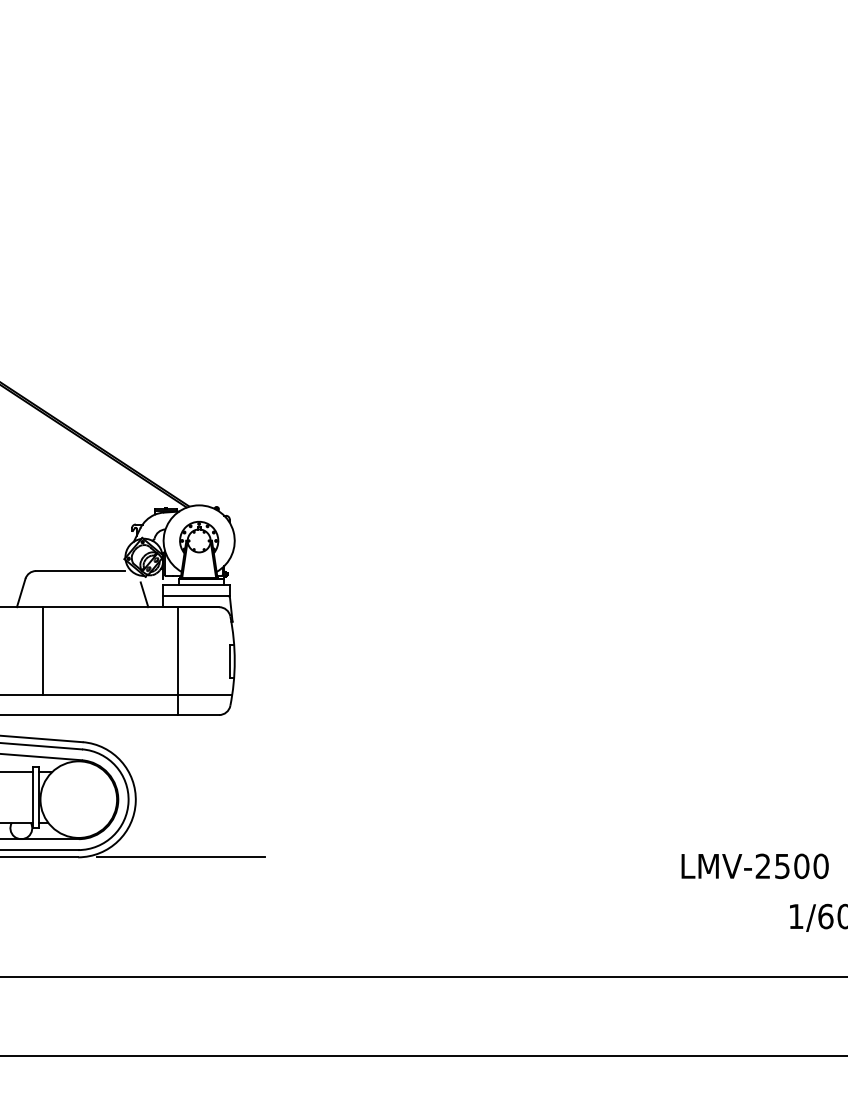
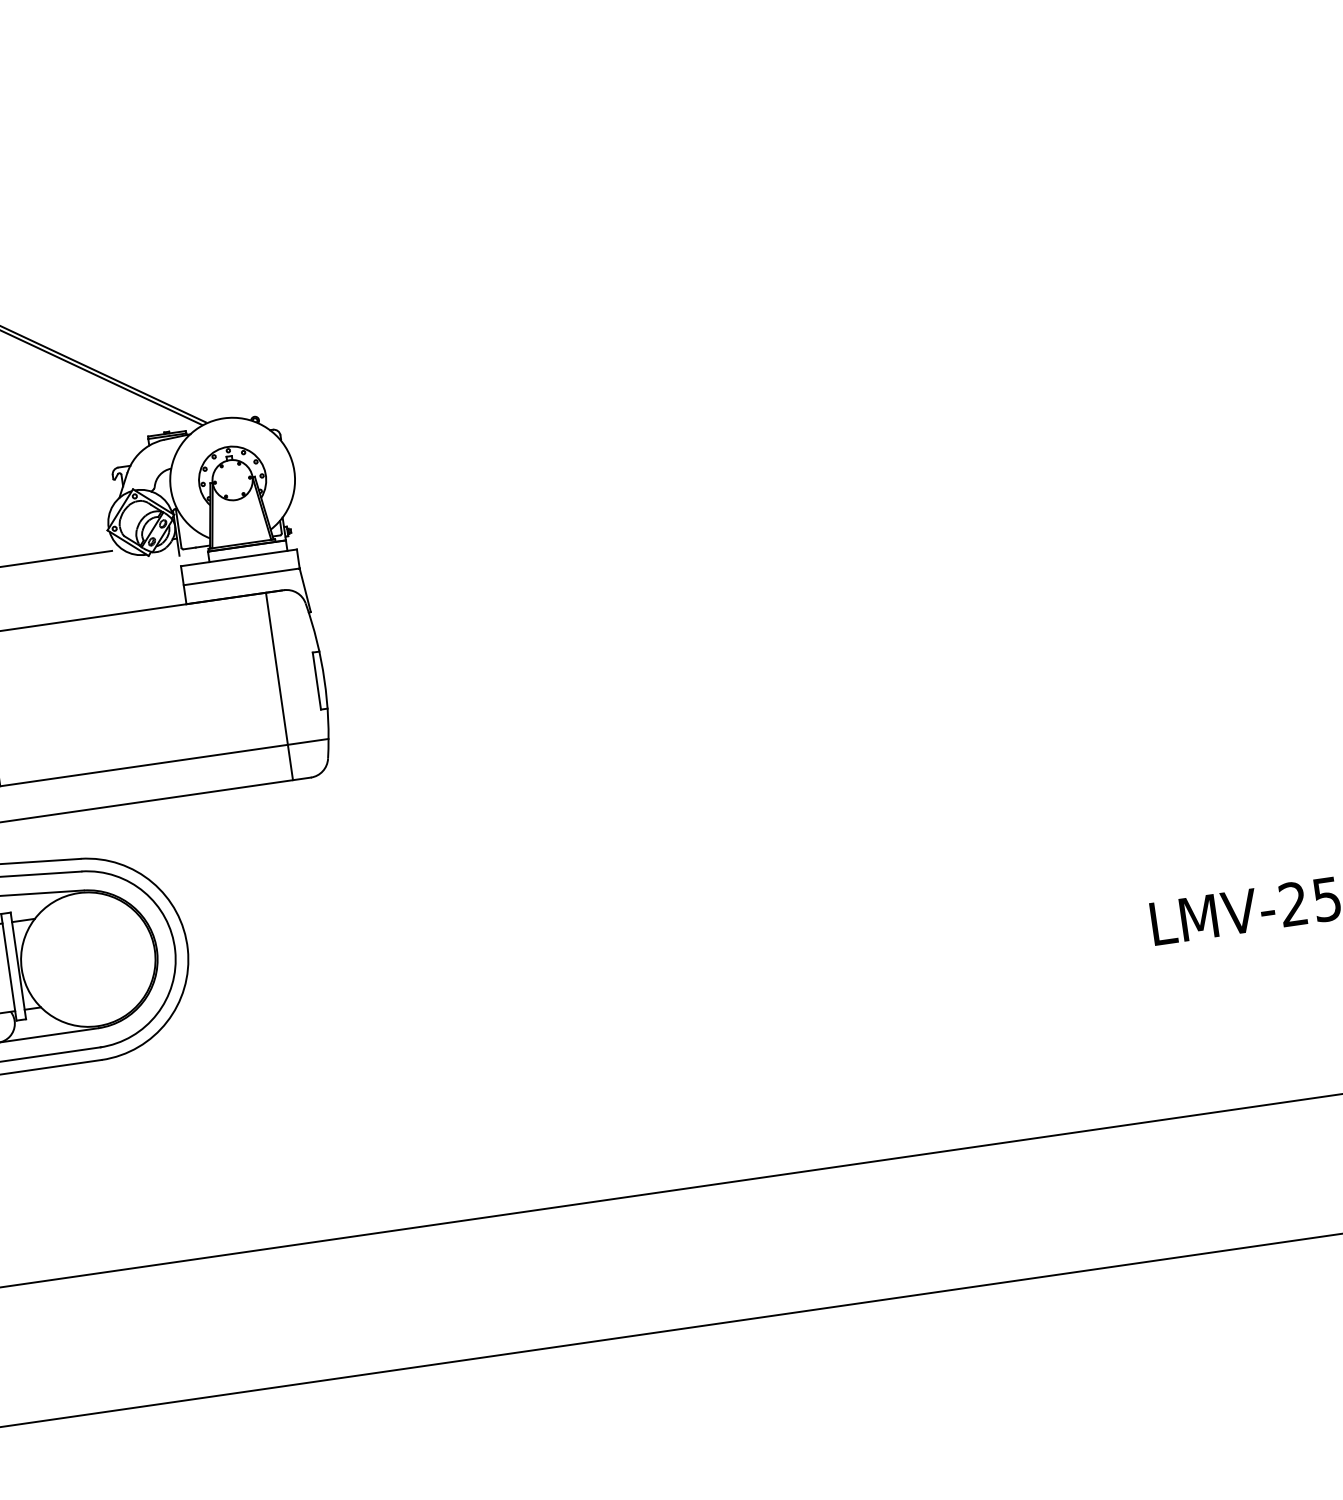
line: (144, 594) -> (151, 586), removed
line: (177, 661) -> (278, 687), moved
line: (180, 857) -> (279, 1034), removed

